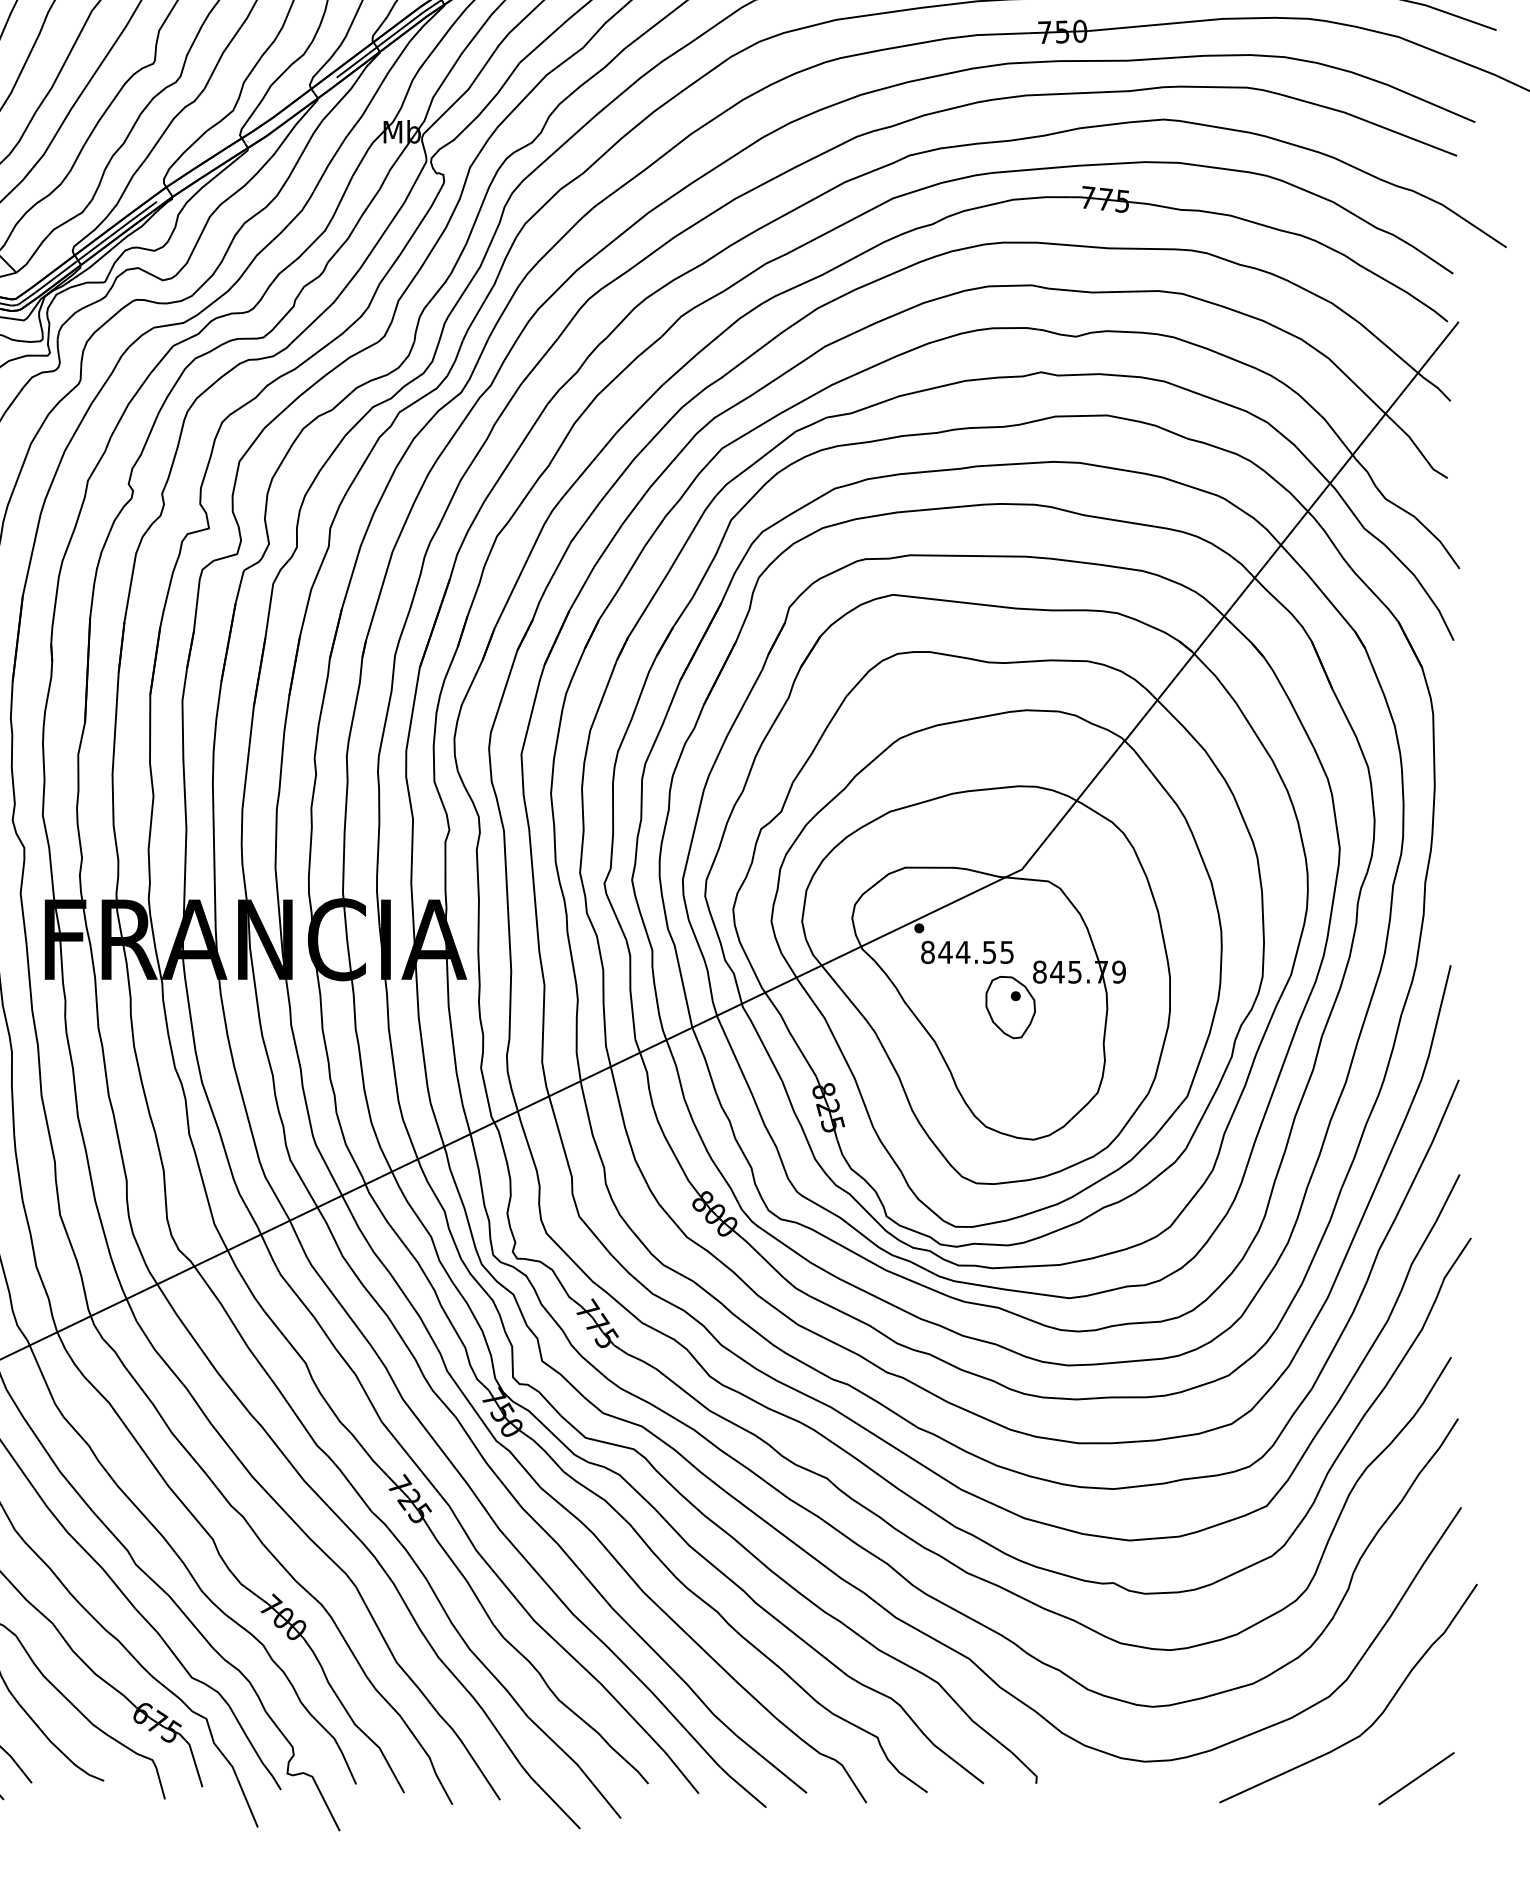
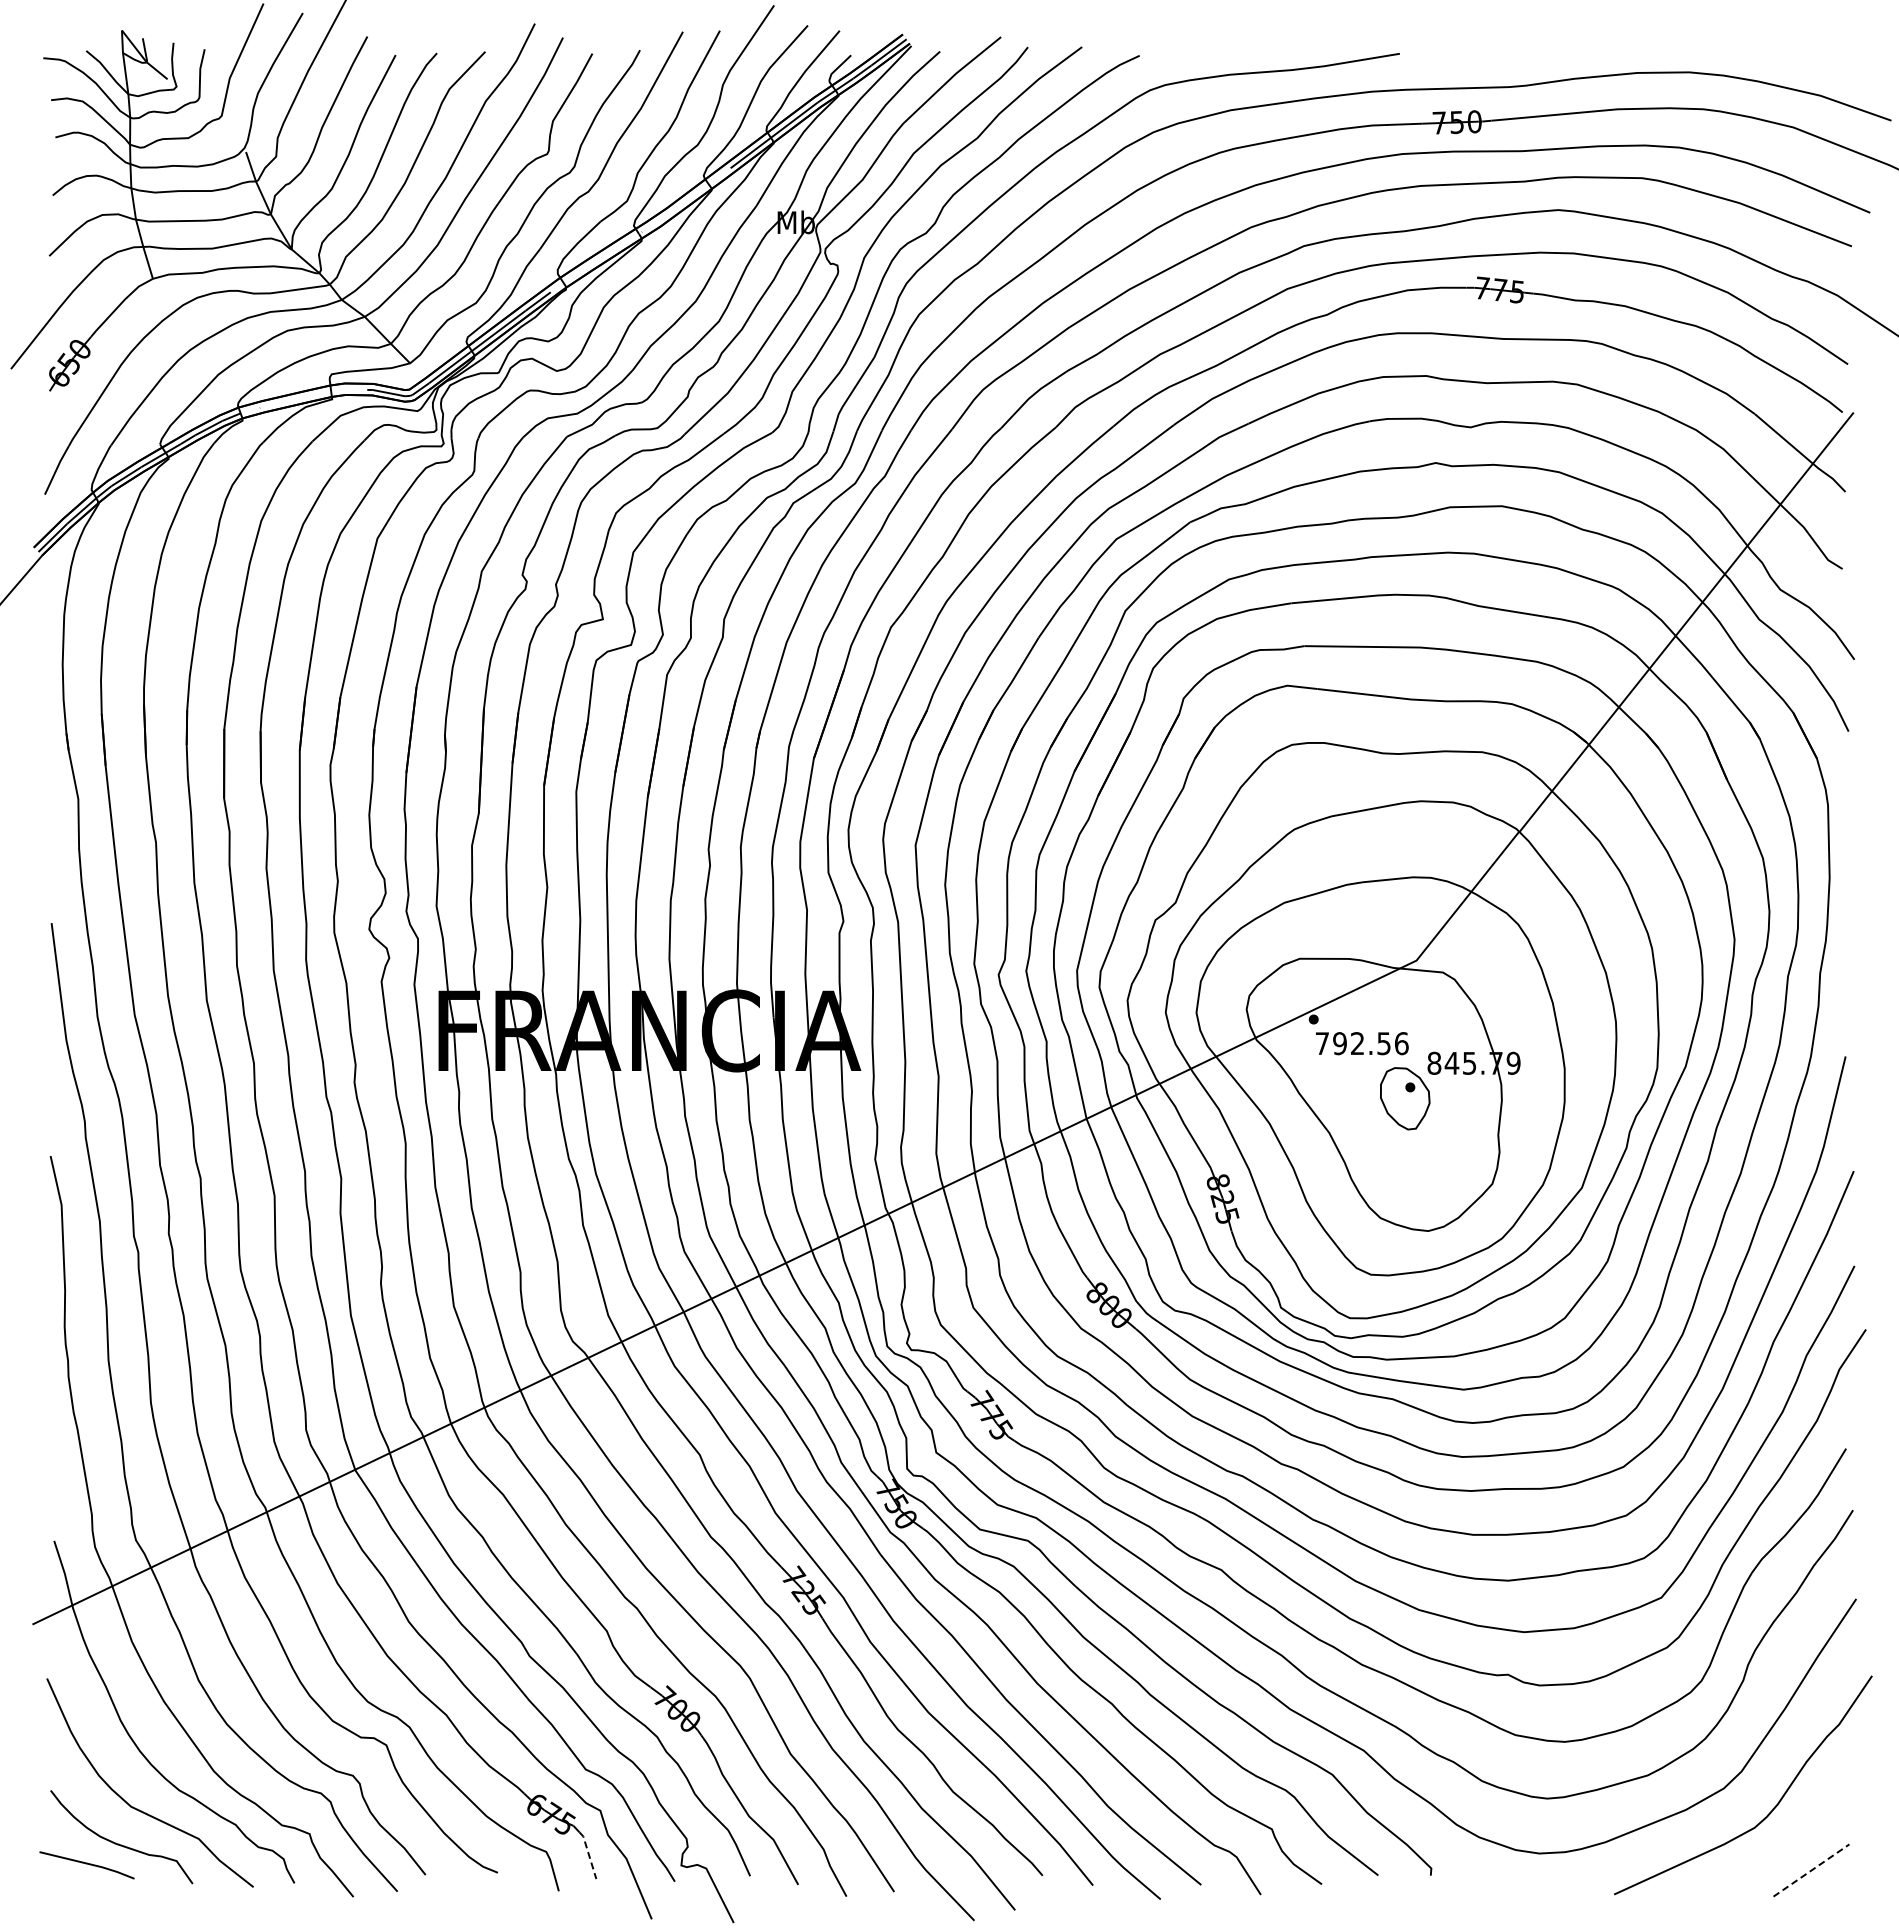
text: (967, 952) -> (1361, 1043), 844.55 -> 792.56
line: (195, 1763) -> (589, 1855), solid -> dashed
line: (1416, 1778) -> (1811, 1870), solid -> dashed

